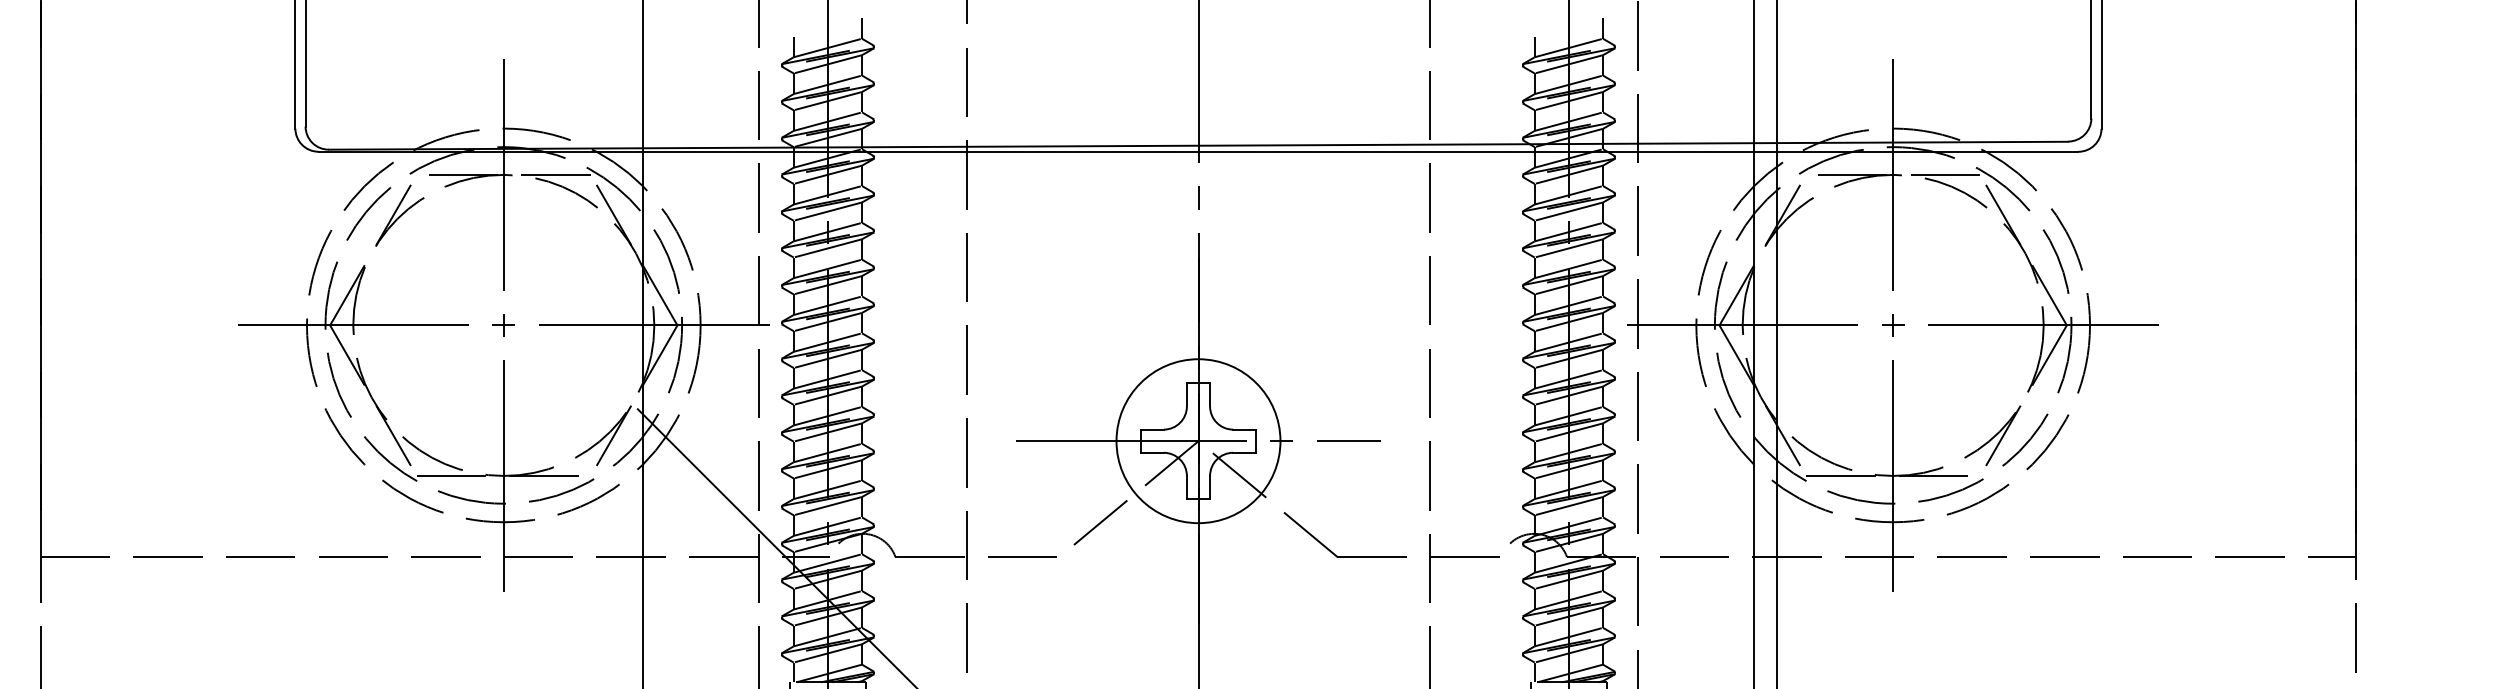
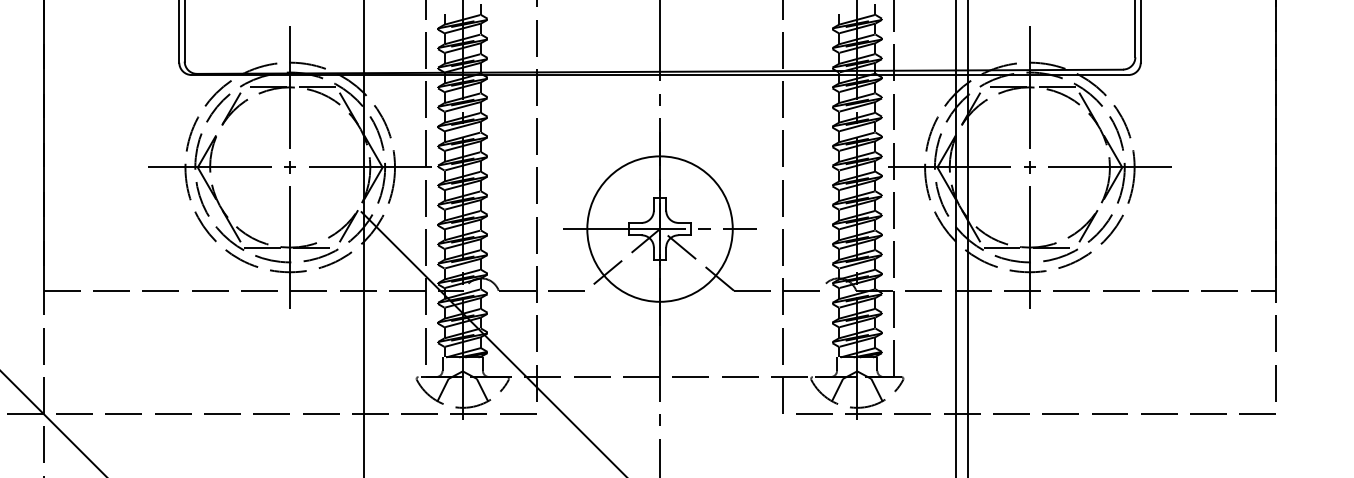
circle: (1197, 440) -> (659, 228), size x1.67

